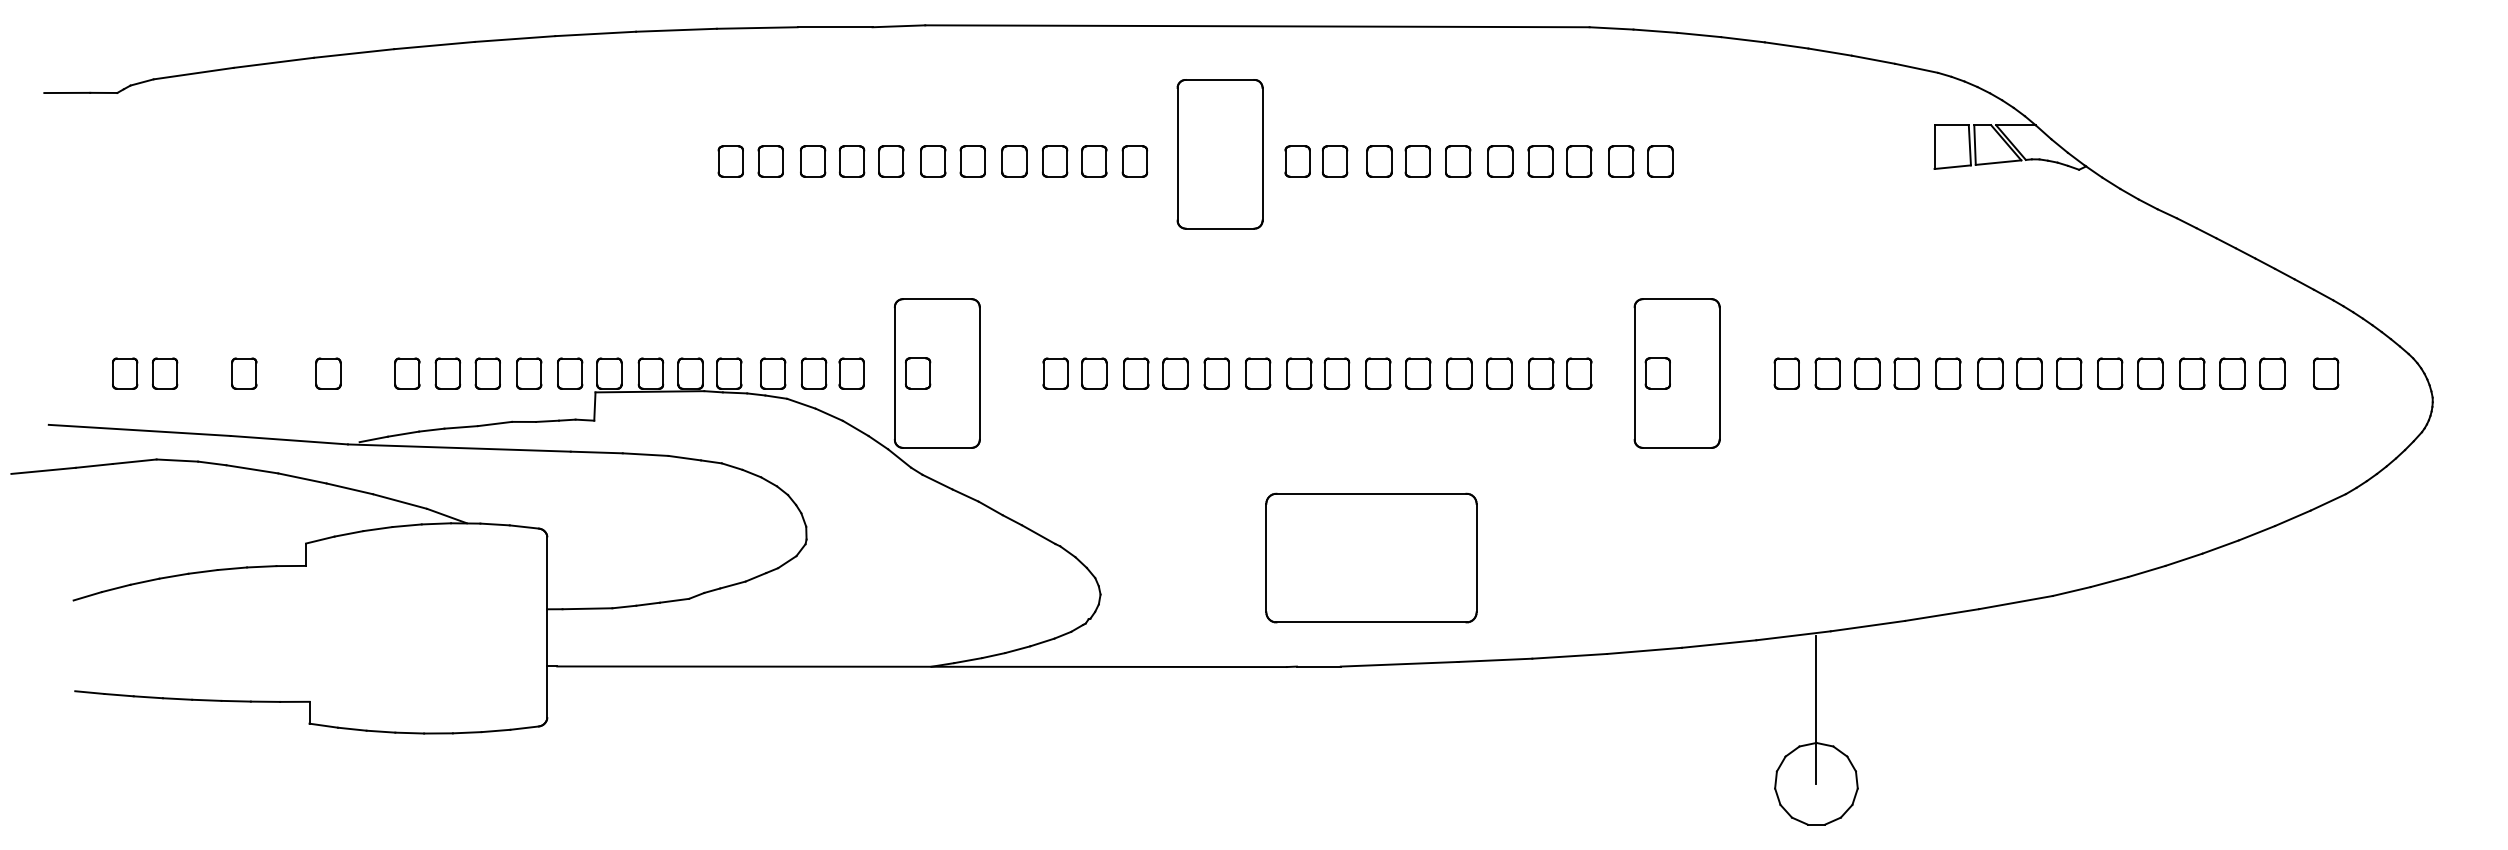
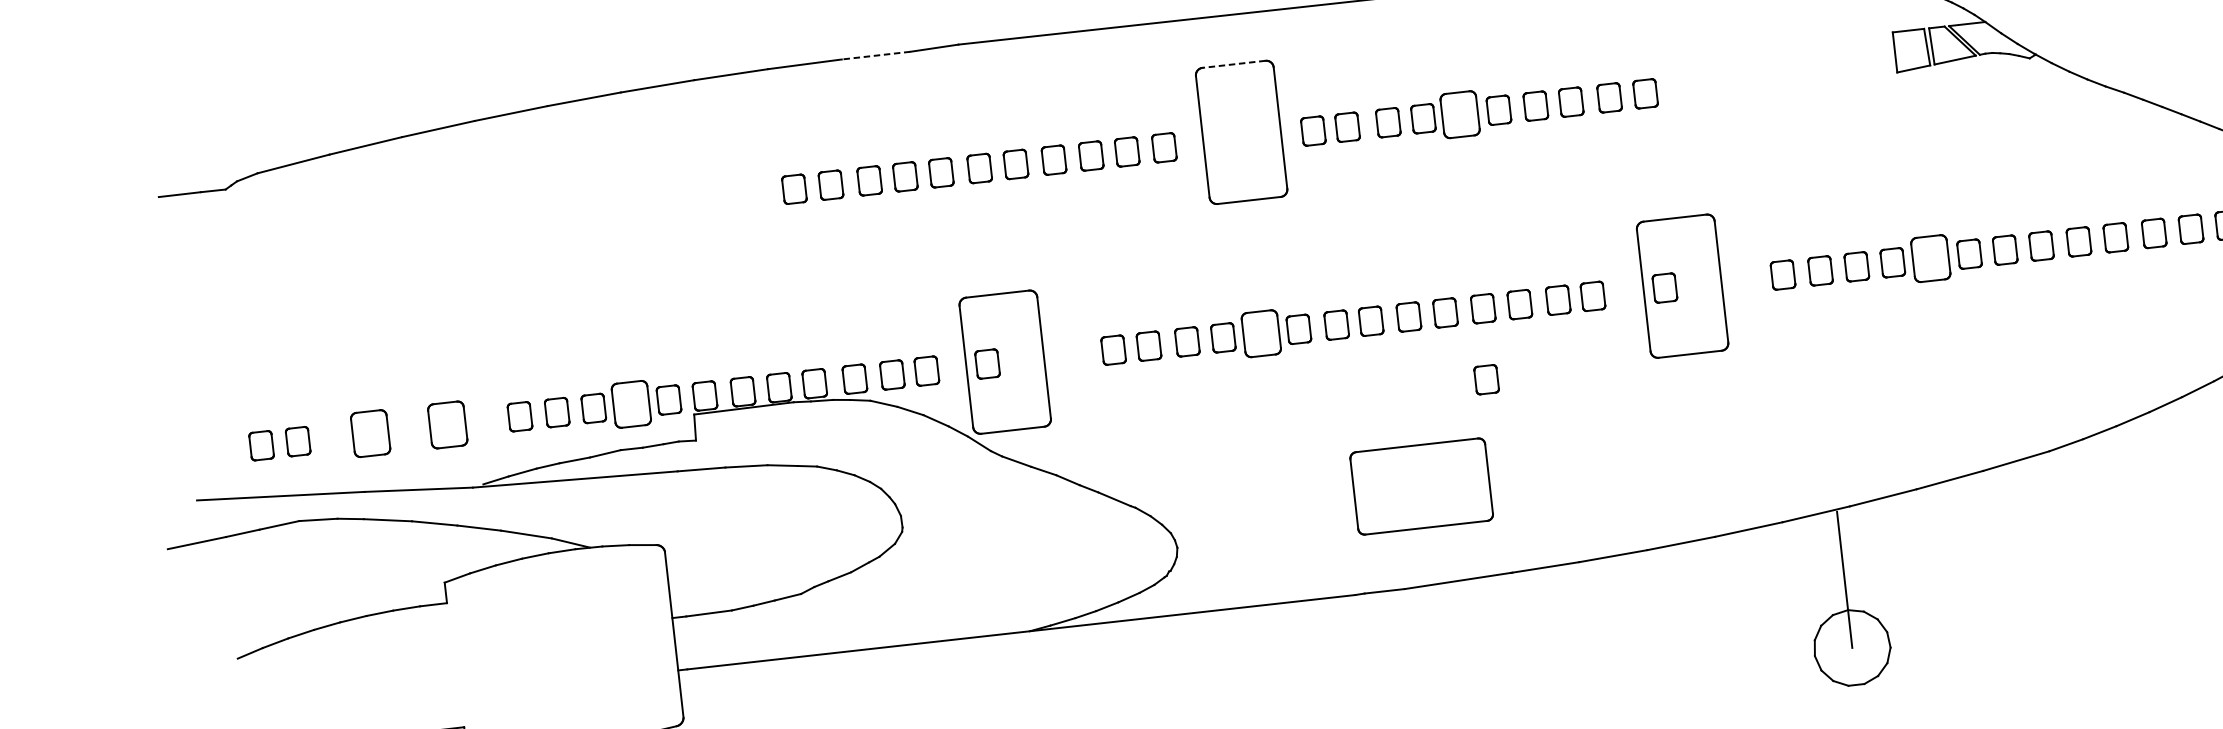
line: (834, 27) -> (875, 55), solid -> dashed
line: (1219, 79) -> (1233, 63), solid -> dashed
part: (1458, 161) -> (1460, 114), size x1.6
part: (244, 373) -> (370, 433), size x1.6
part: (328, 373) -> (447, 424), size x1.6
part: (529, 373) -> (631, 404), size x1.6
part: (1216, 373) -> (1260, 333), size x1.6
part: (1948, 373) -> (1931, 258), size x1.6
part: (1454, 450) -> (1486, 379), added
part: (1371, 557) -> (1421, 486), size x0.7

